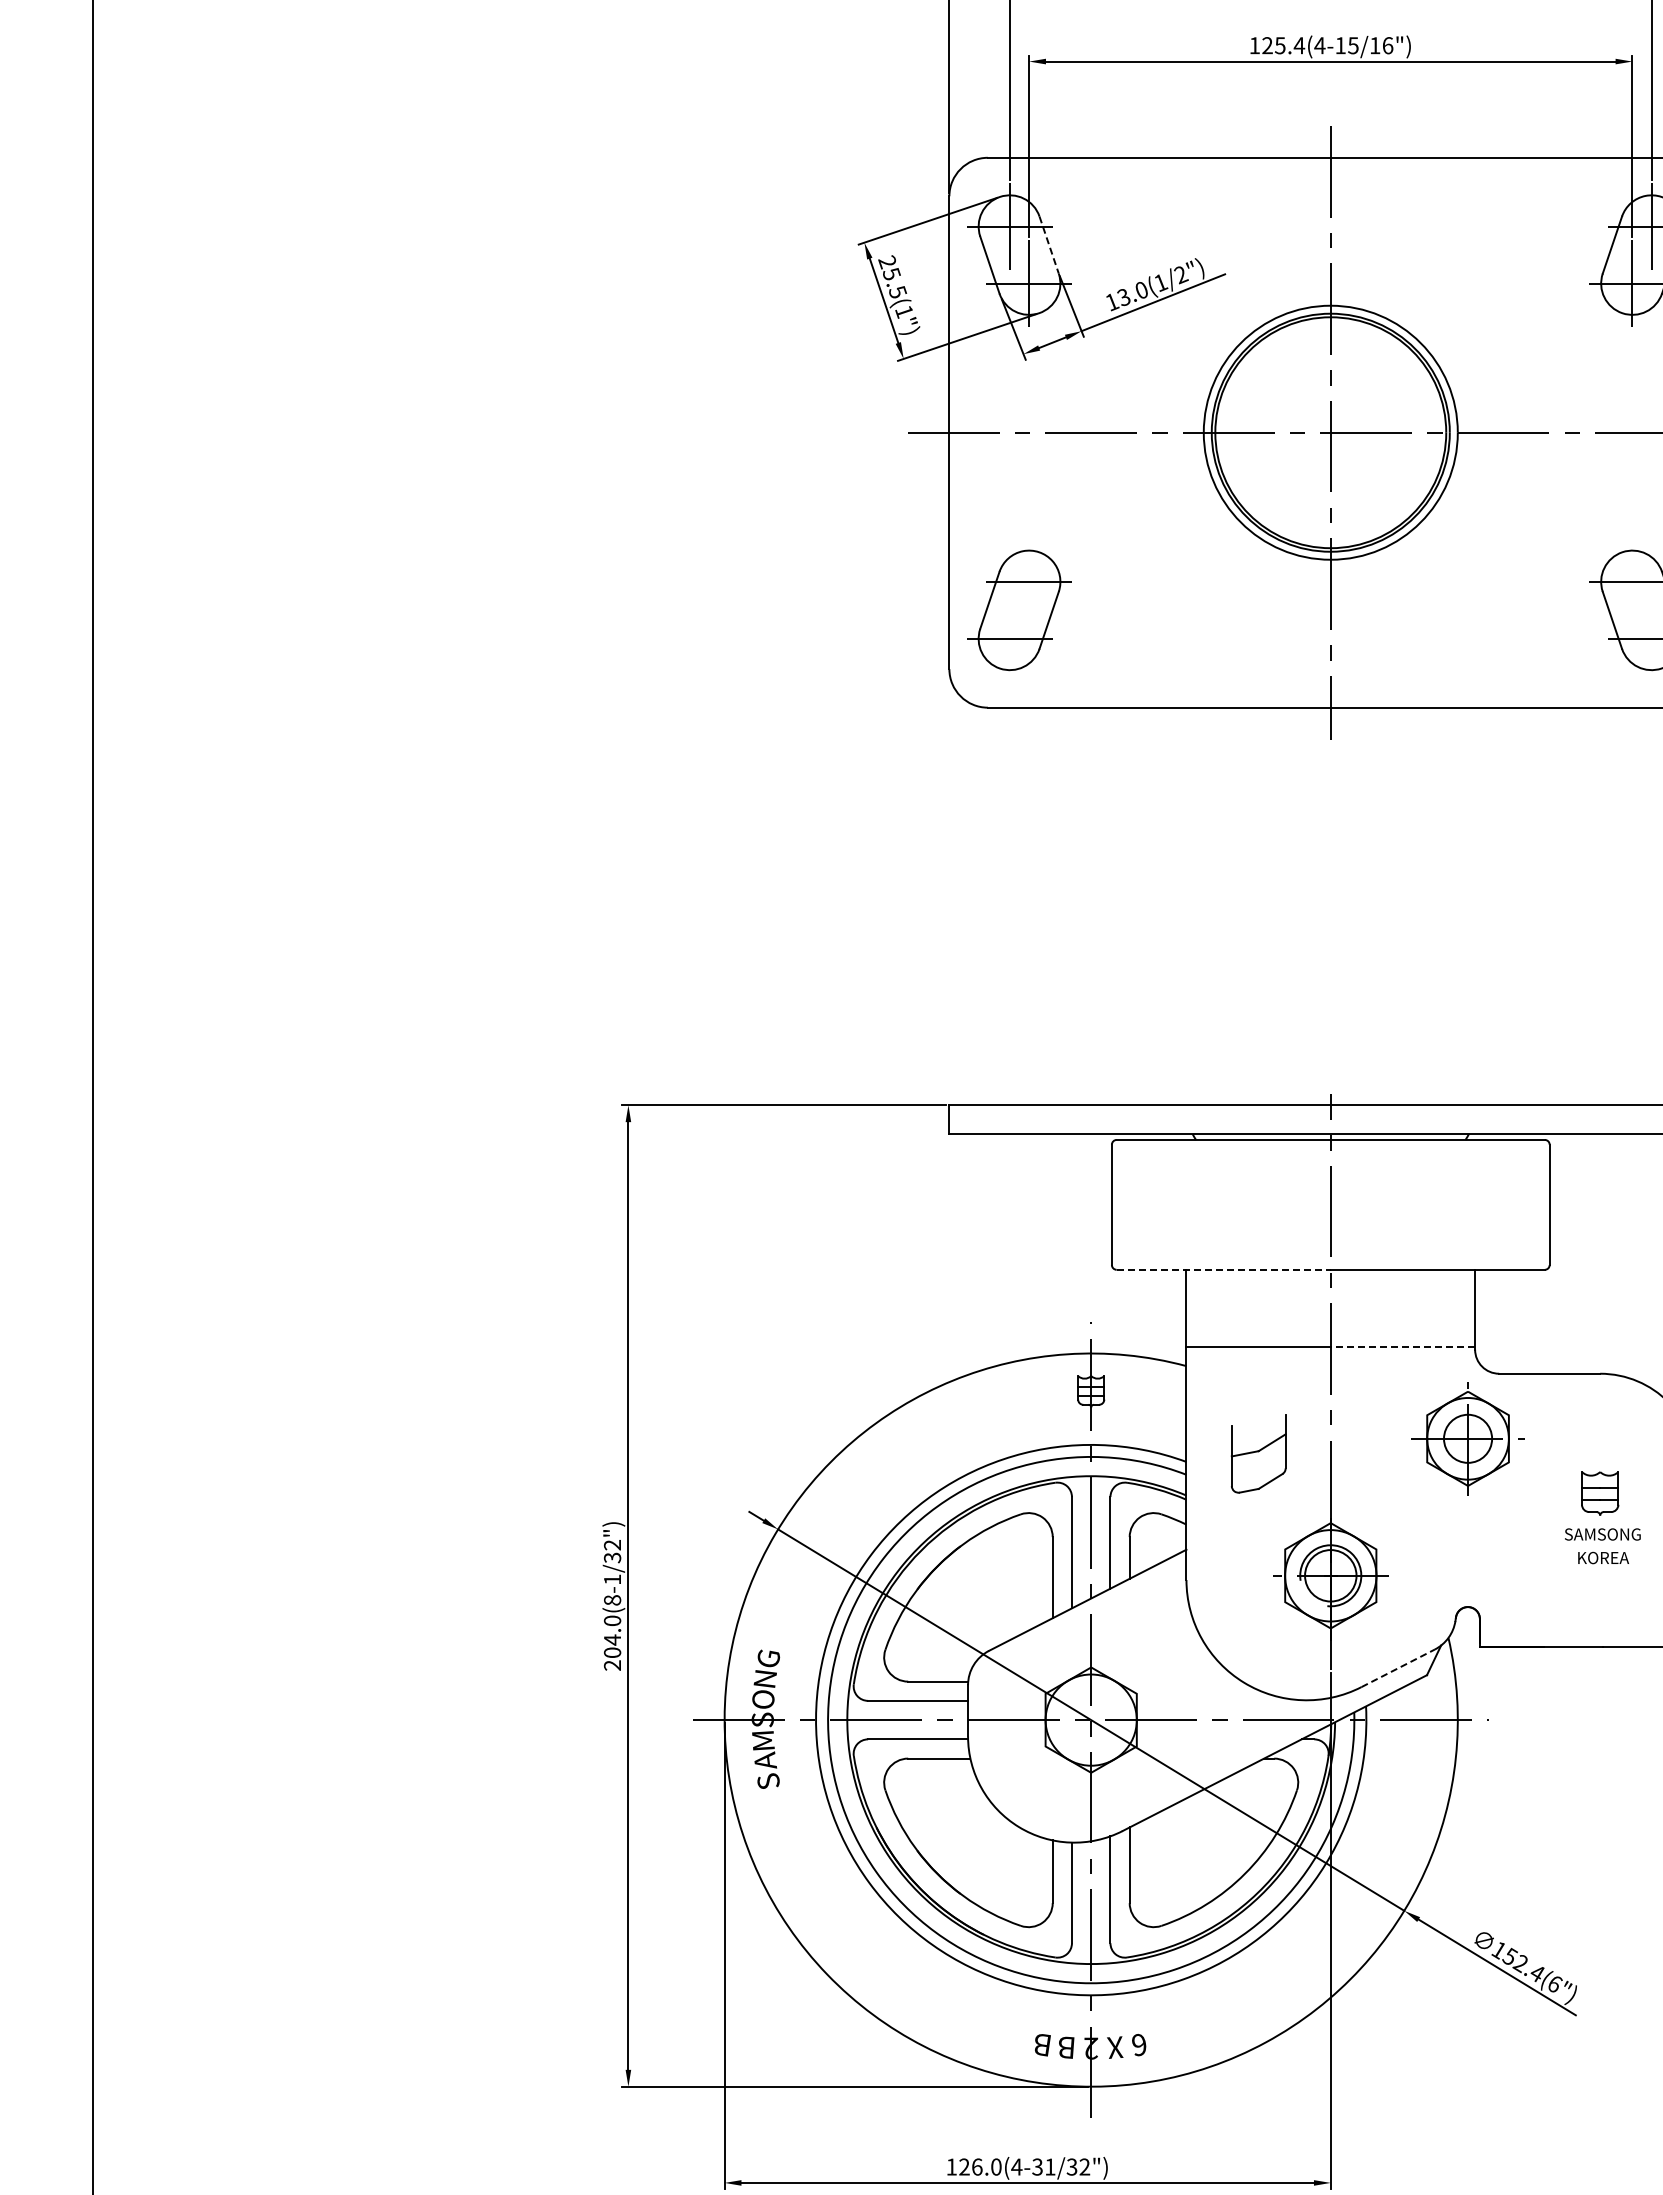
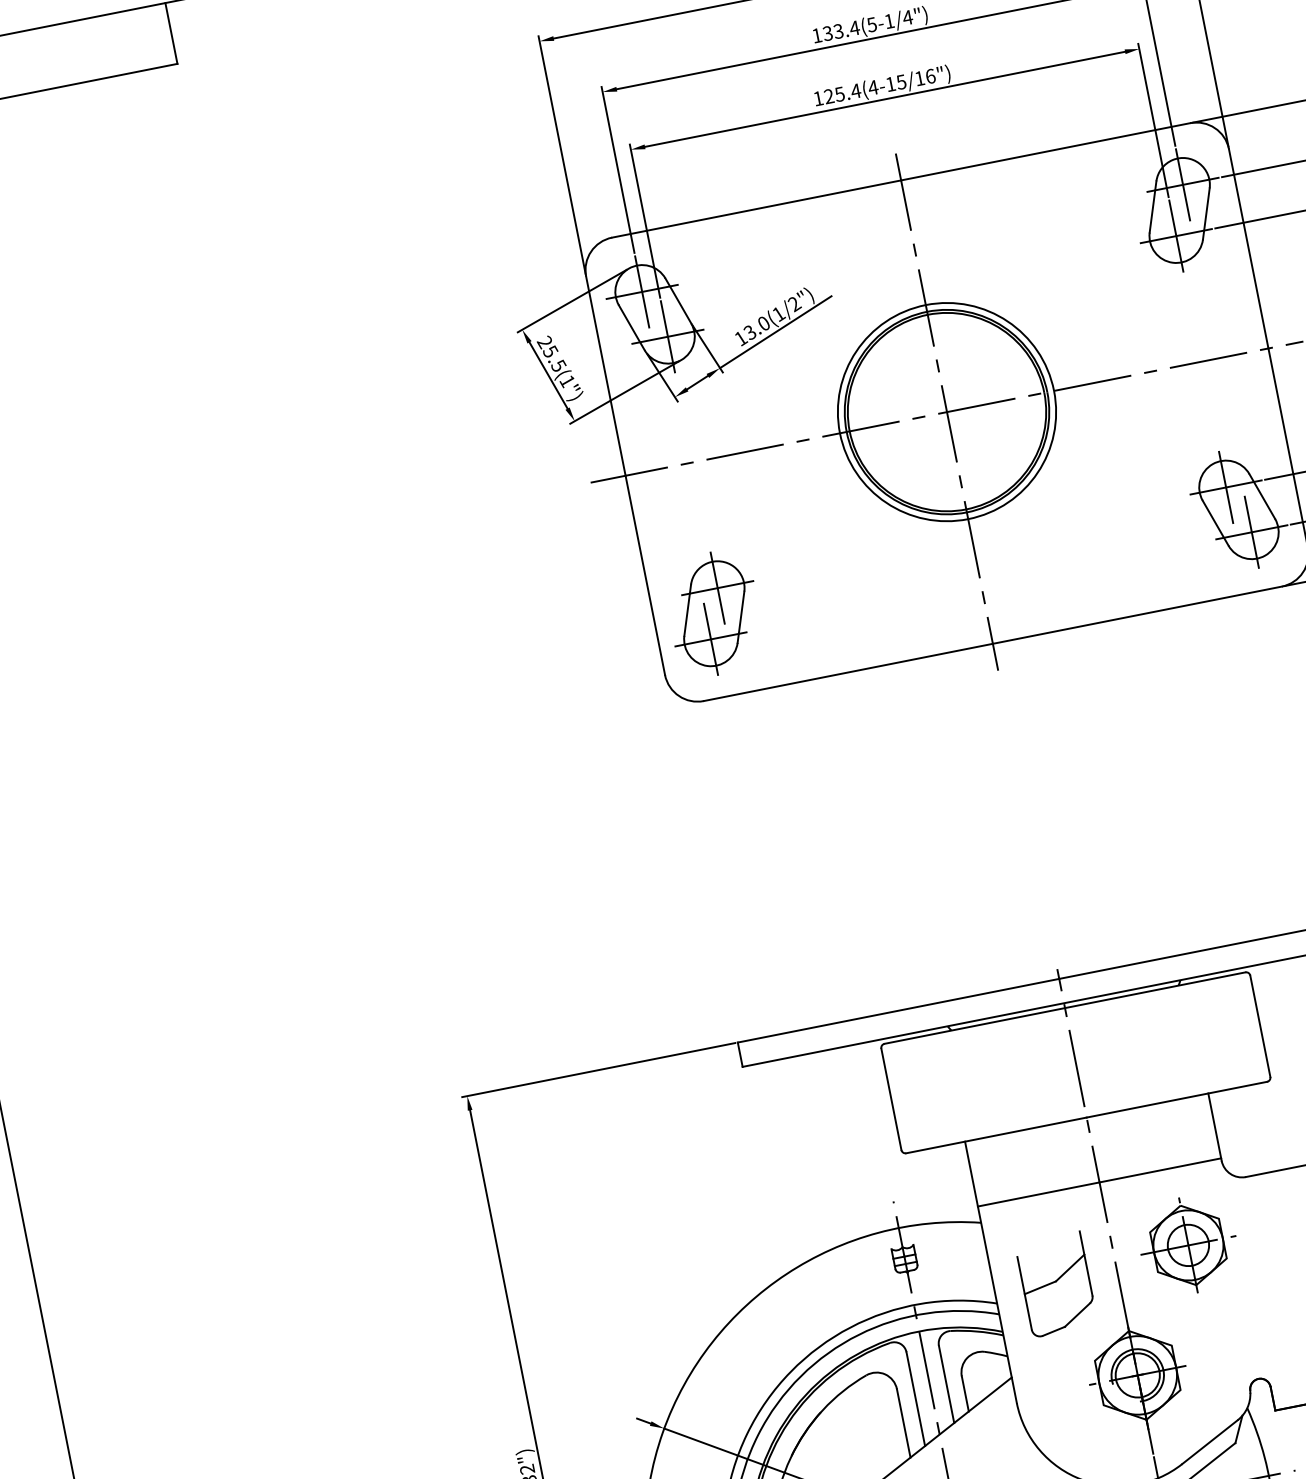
line: (1049, 245) -> (678, 301), dashed -> solid
line: (1029, 581) -> (717, 587), added
line: (1632, 581) -> (1226, 487), added
line: (1009, 638) -> (710, 639), added
line: (1651, 638) -> (1251, 532), added
line: (1224, 1269) -> (997, 1135), dashed -> solid
line: (1402, 1346) -> (1159, 1170), dashed -> solid
part: (1467, 1438) -> (1187, 1245), moved
part: (1258, 1453) -> (1056, 1284), size x1.43
line: (1398, 1668) -> (1210, 1442), dashed -> solid

